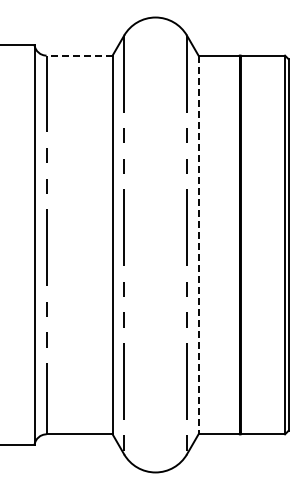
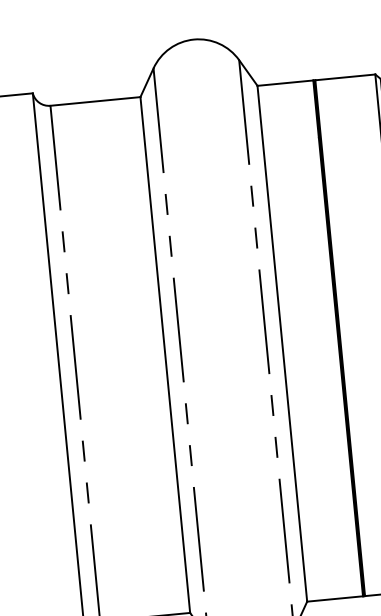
line: (79, 55) -> (95, 101), dashed -> solid
line: (198, 245) -> (282, 344), dashed -> solid

